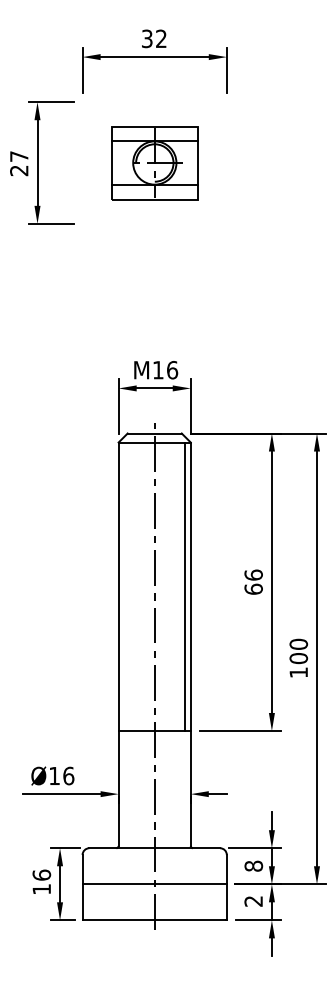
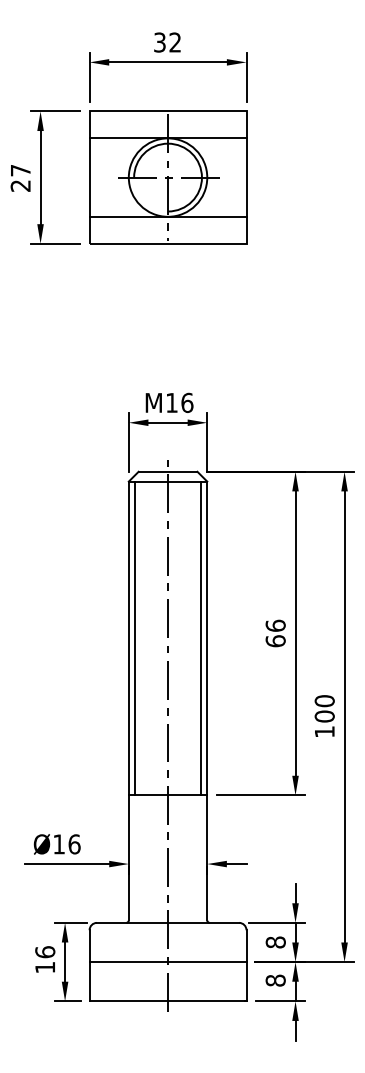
part: (154, 162) -> (167, 177), size x1.67
line: (124, 586) -> (135, 638), added
text: (253, 900) -> (275, 979), 2 -> 8

